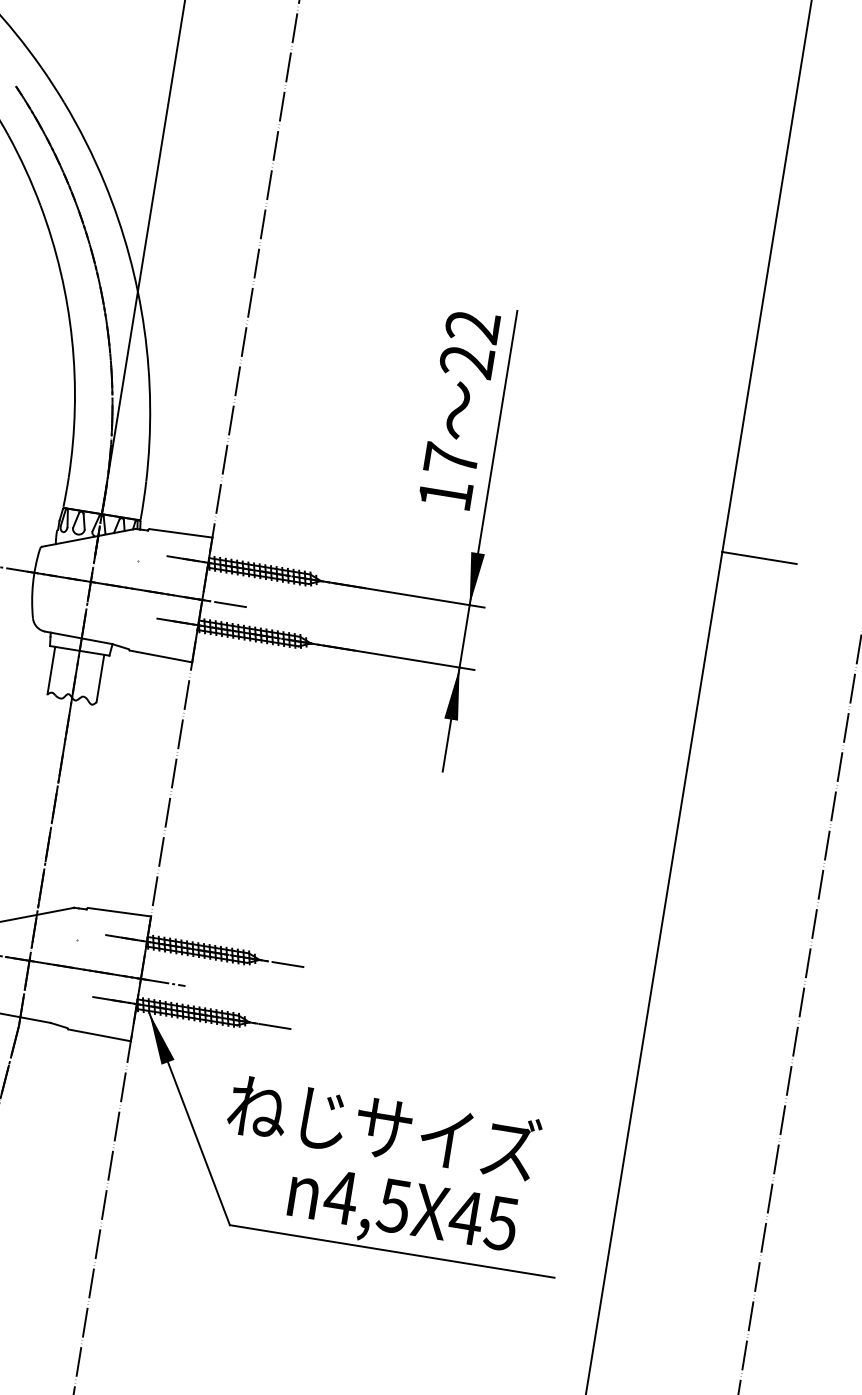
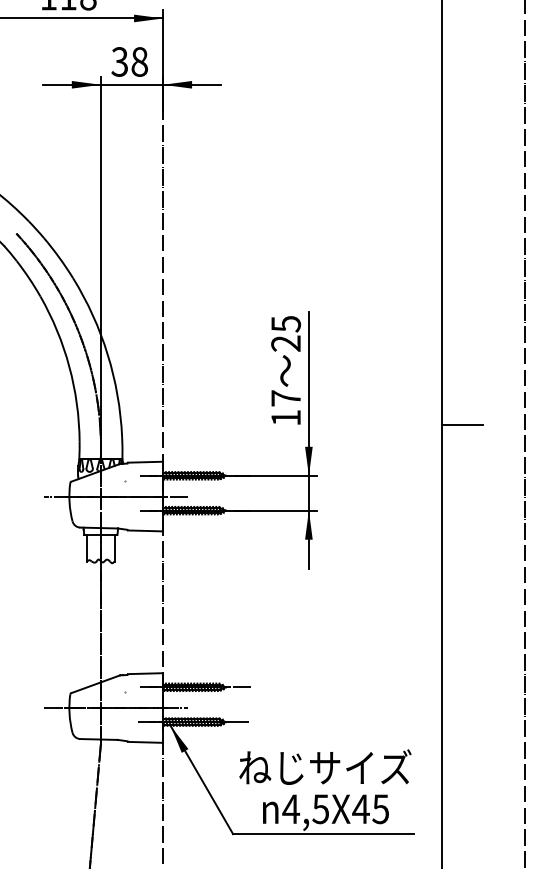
text: (473, 327) -> (286, 324), 22 -> 25
text: (384, 1125) -> (325, 766), moved

